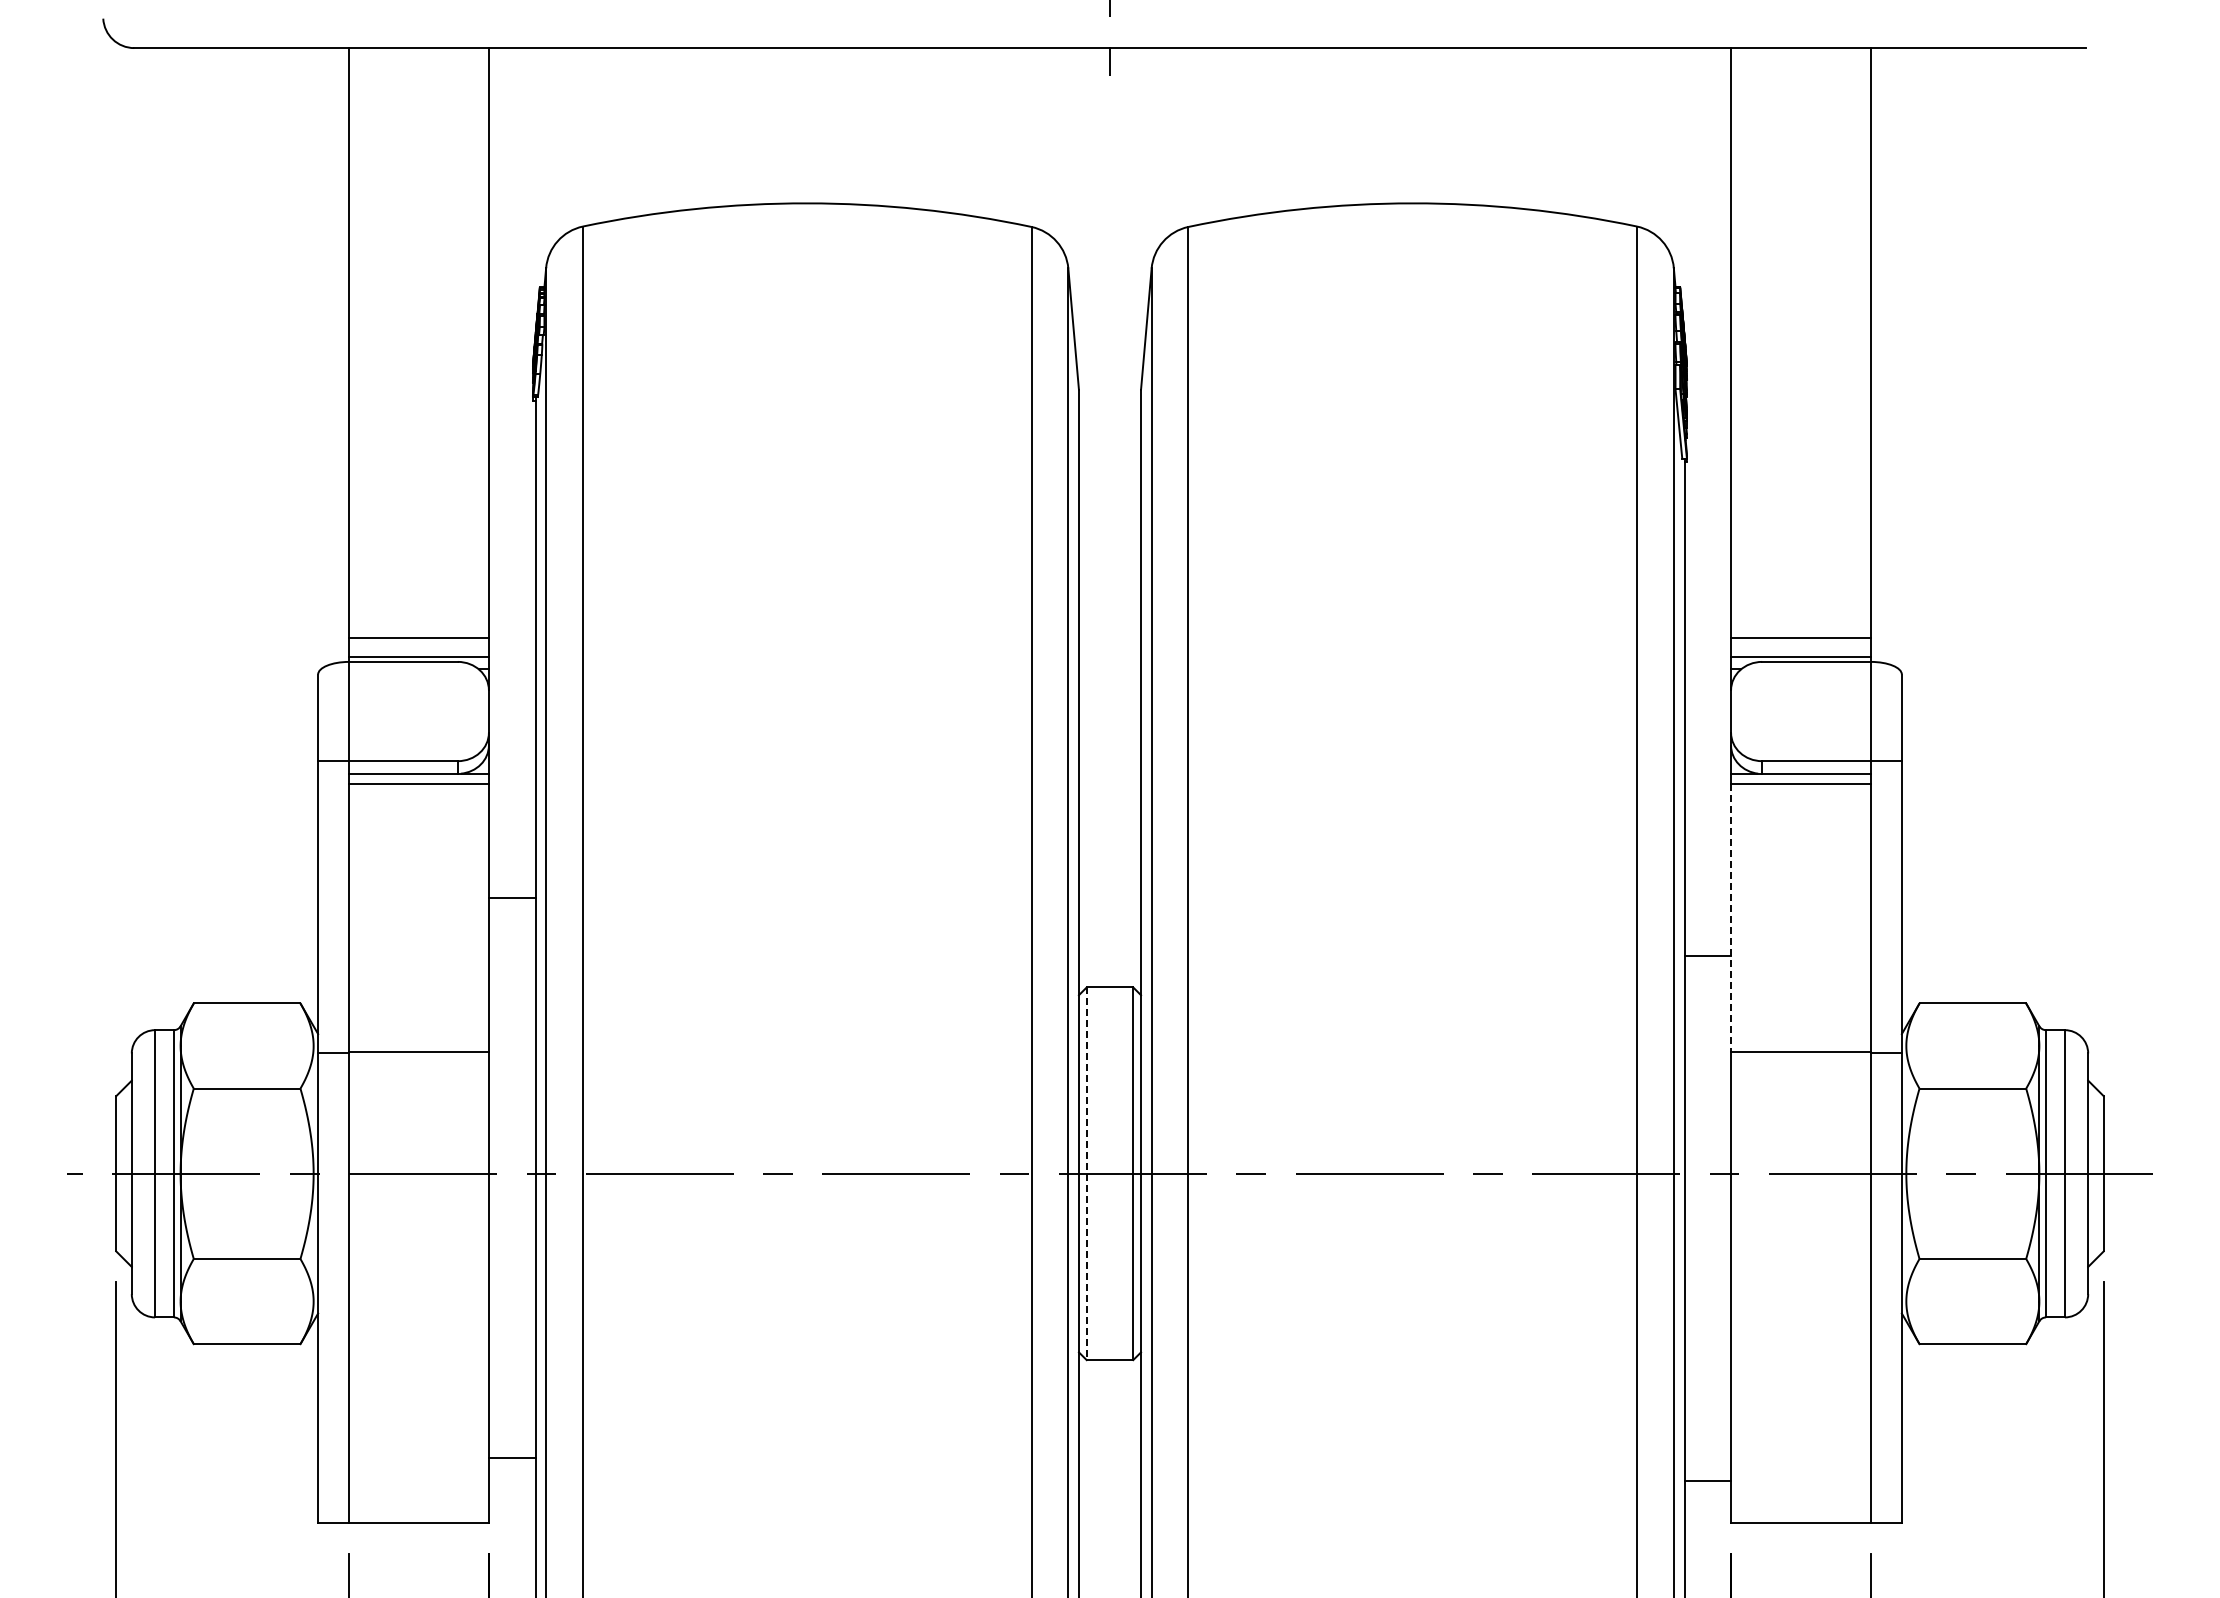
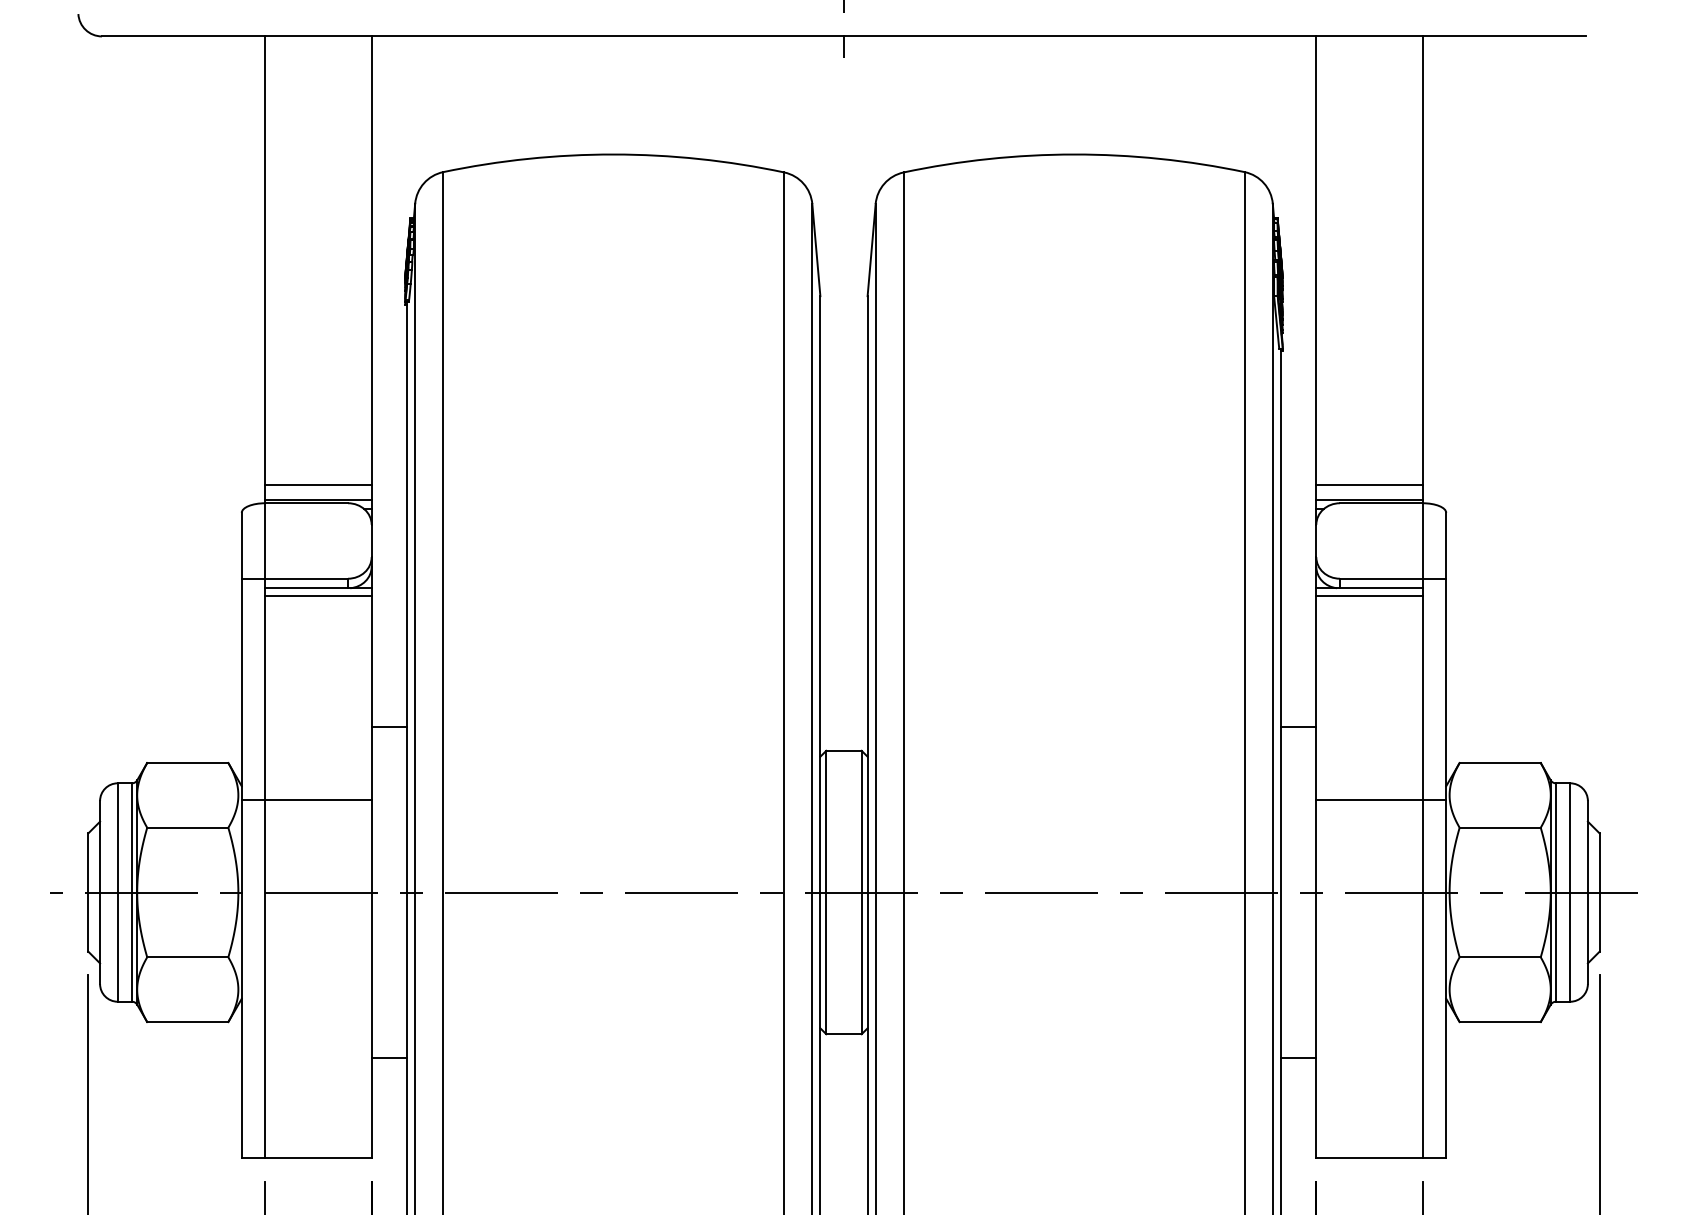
line: (511, 898) -> (388, 727), moved
line: (1731, 918) -> (1316, 698), dashed -> solid
line: (1086, 1174) -> (826, 893), dashed -> solid
line: (511, 1458) -> (388, 1058), moved
line: (1707, 1481) -> (1298, 1058), moved

